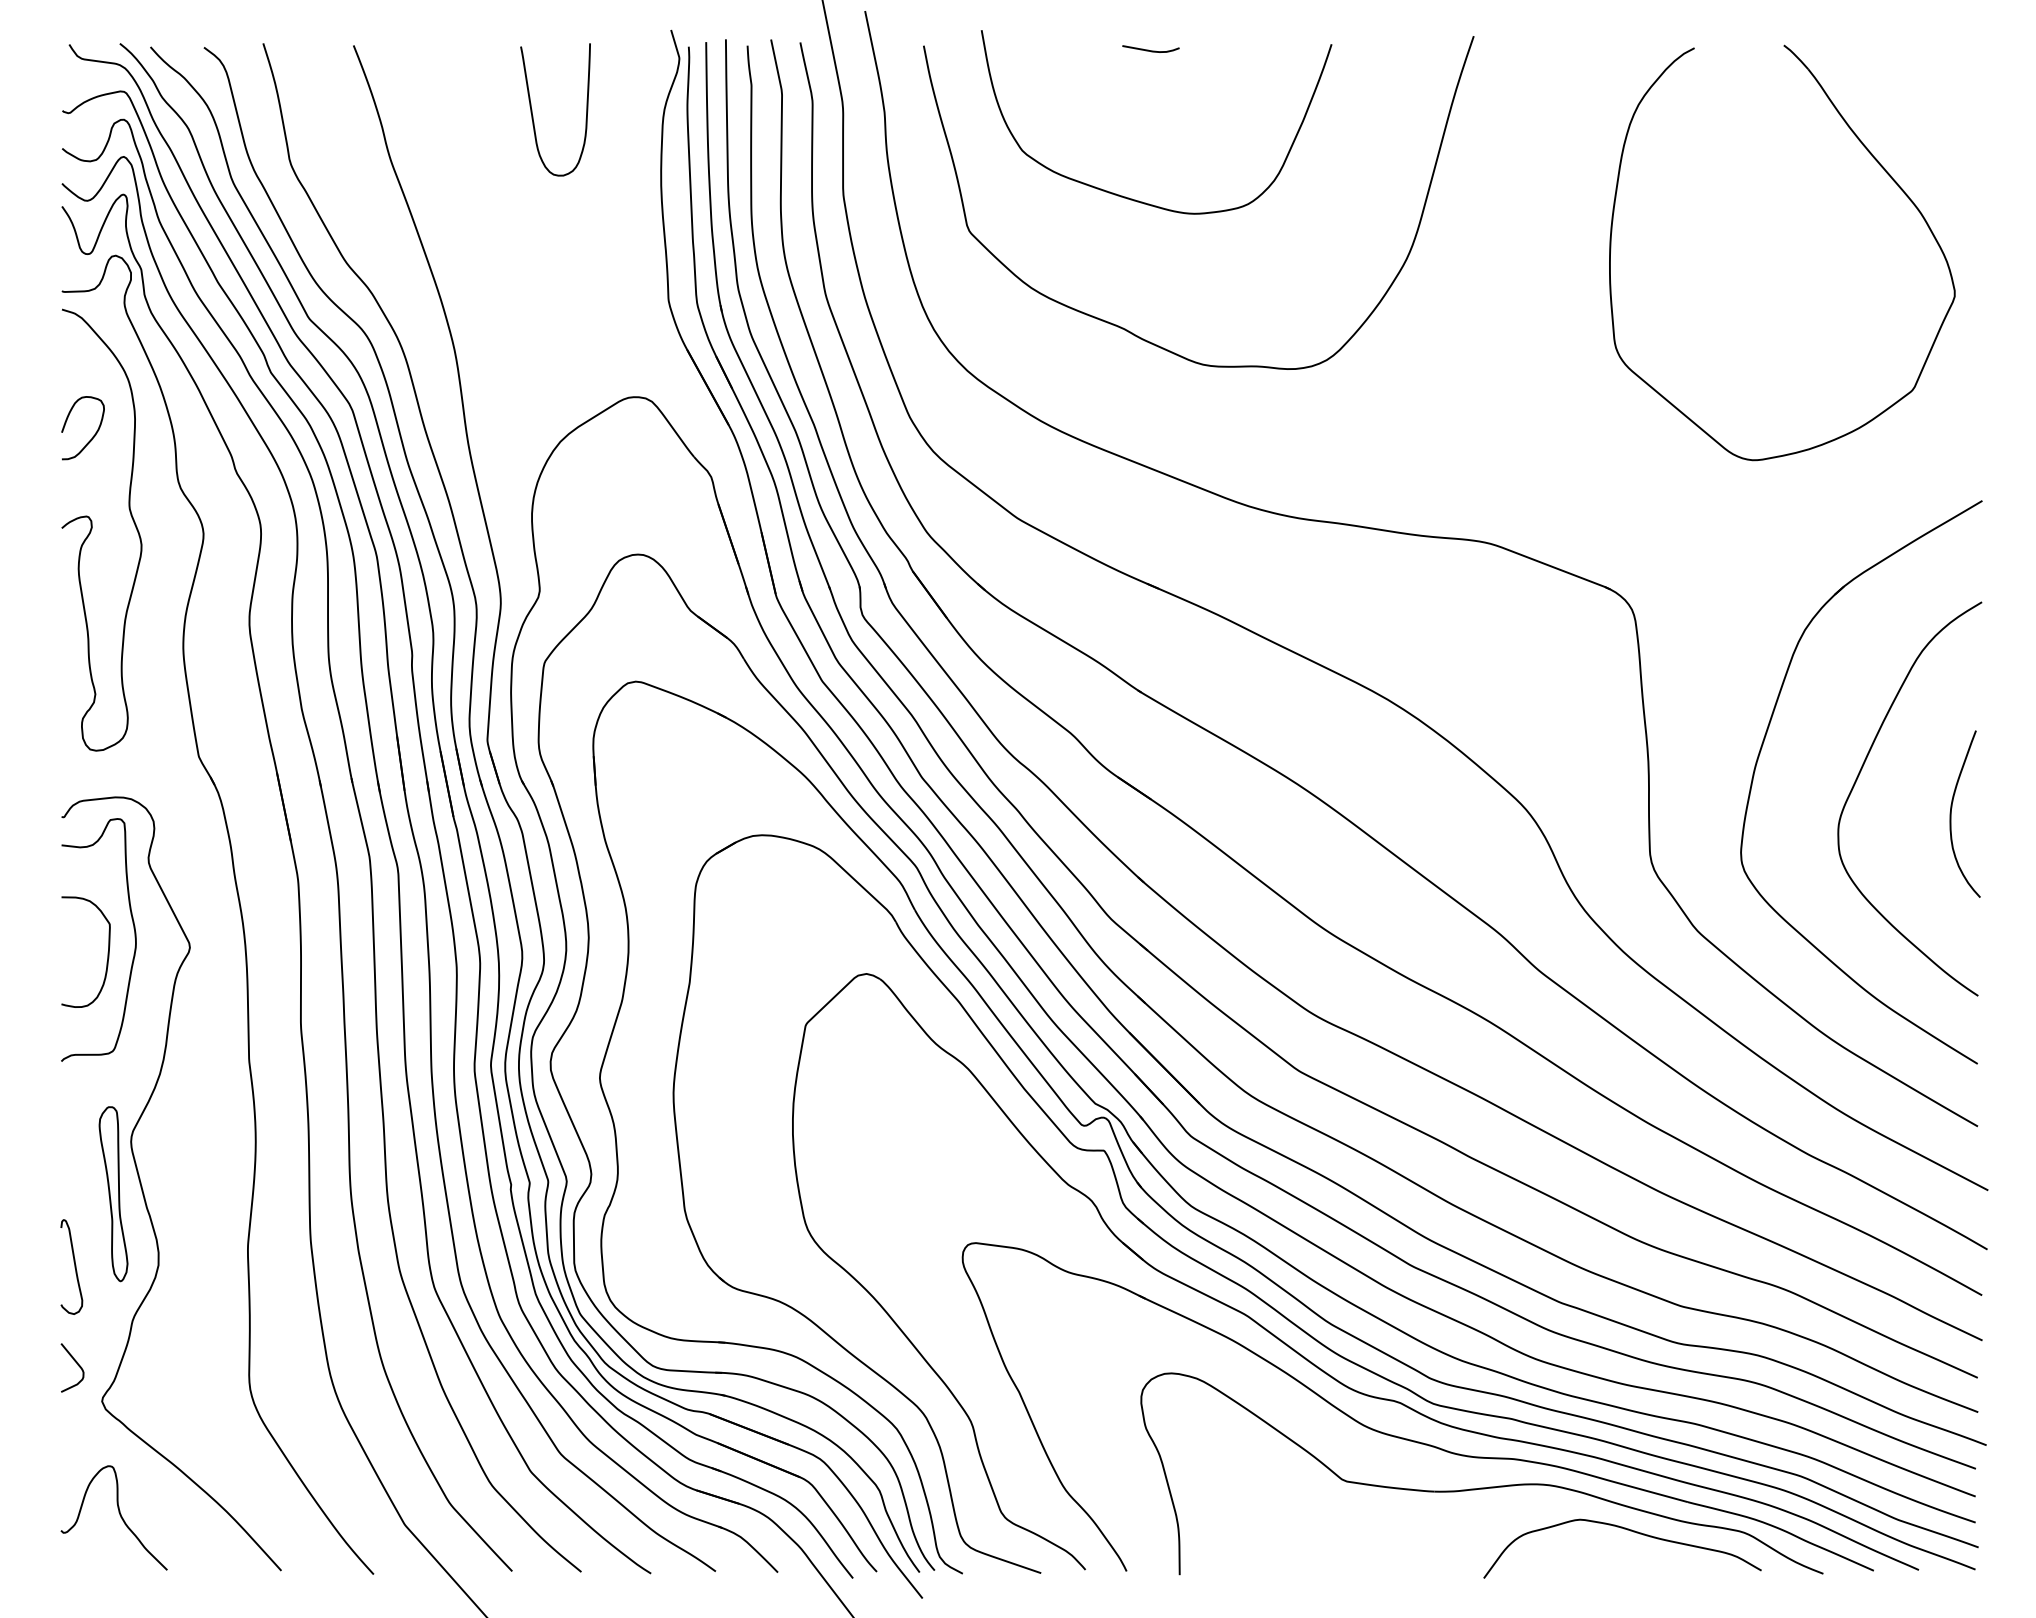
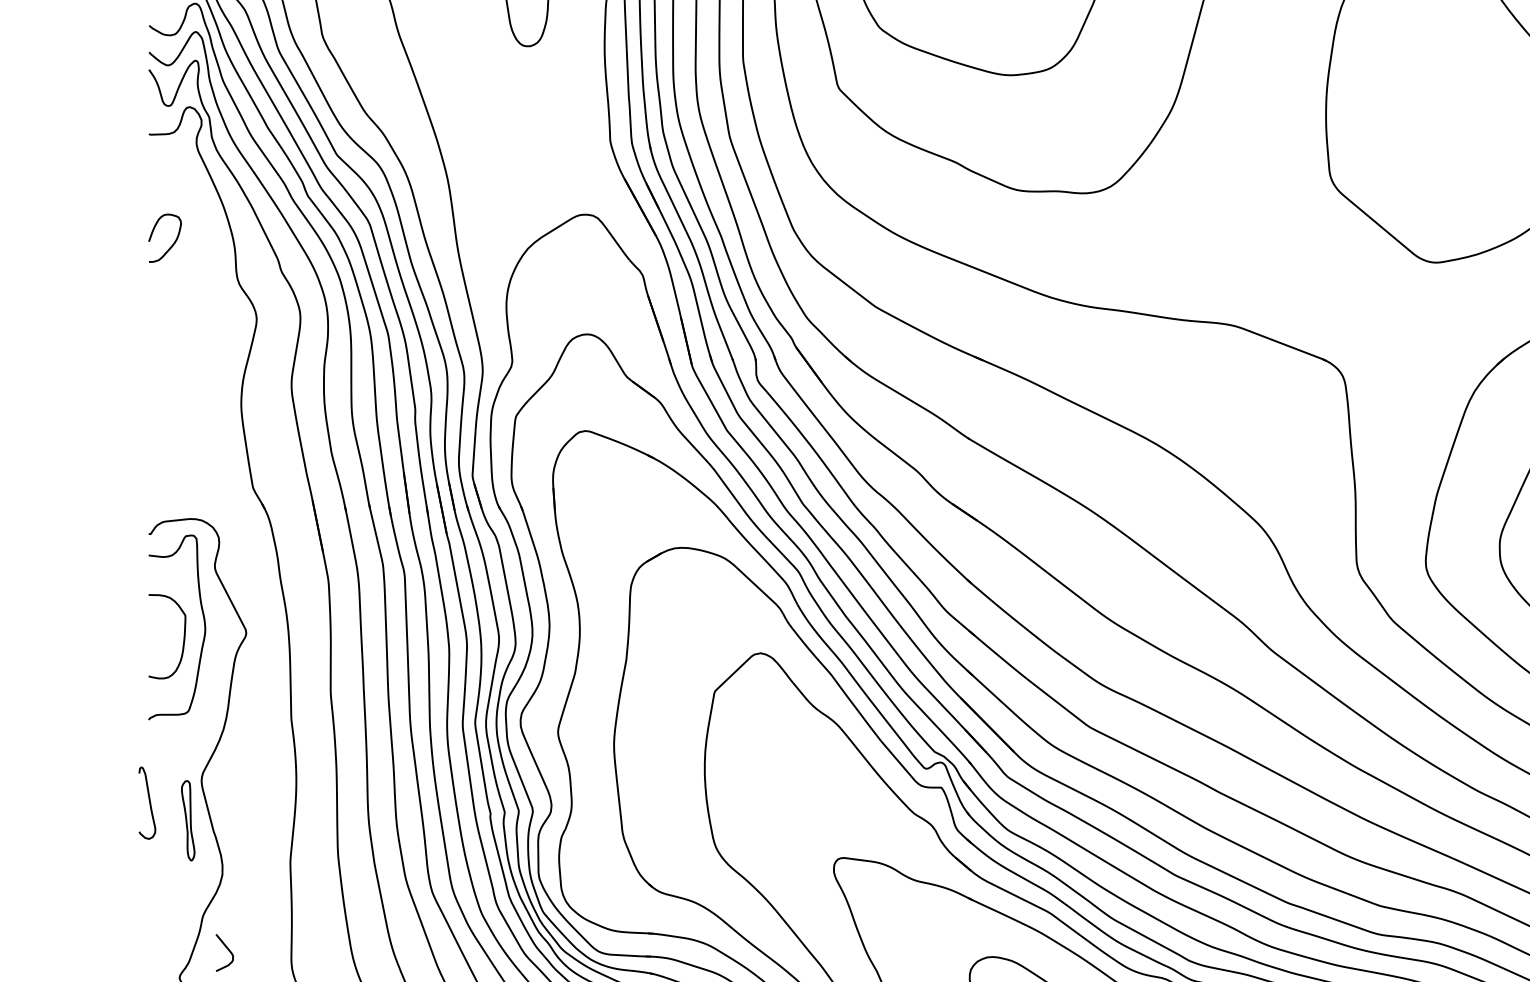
curve: (92, 529) -> (172, 315), removed
part: (113, 1194) -> (188, 820), size x0.6
curve: (74, 1266) -> (149, 802), moved
curve: (77, 1365) -> (228, 951), moved

